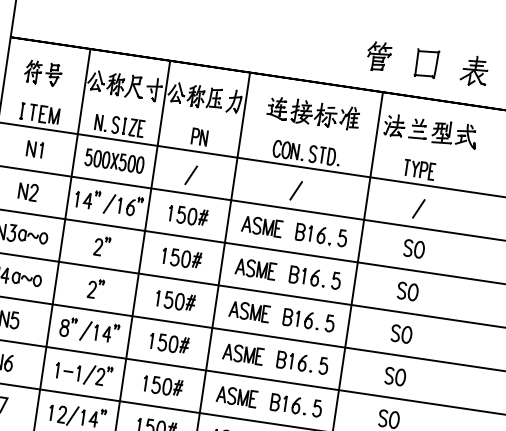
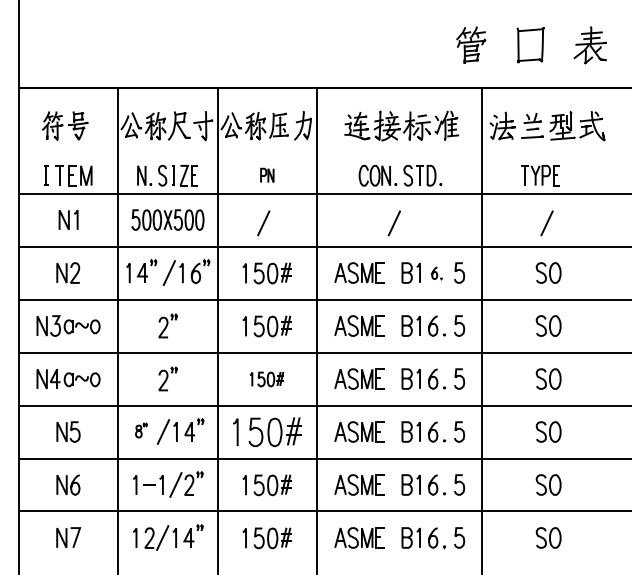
part: (199, 137) -> (267, 175), size x0.7
part: (324, 236) -> (436, 273), size x0.6
part: (174, 301) -> (266, 379), size x0.7
part: (68, 327) -> (141, 430), size x0.6
part: (168, 343) -> (266, 432), size x1.4

